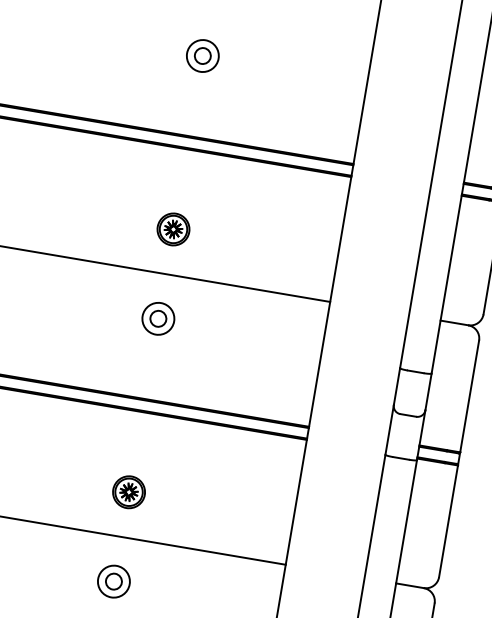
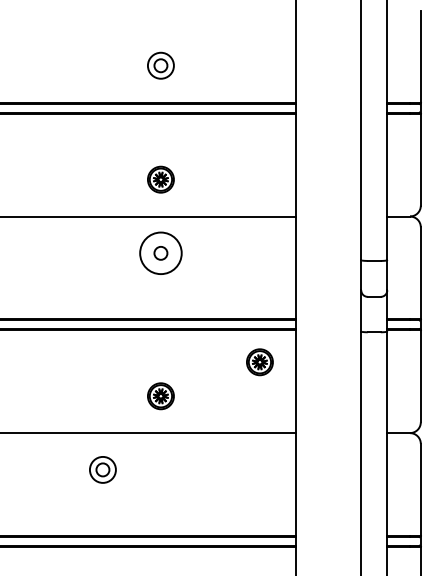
part: (202, 55) -> (160, 65), moved
circle: (157, 318) -> (160, 253), size x1.6
part: (255, 471) -> (259, 362), added
part: (113, 581) -> (102, 469), moved

